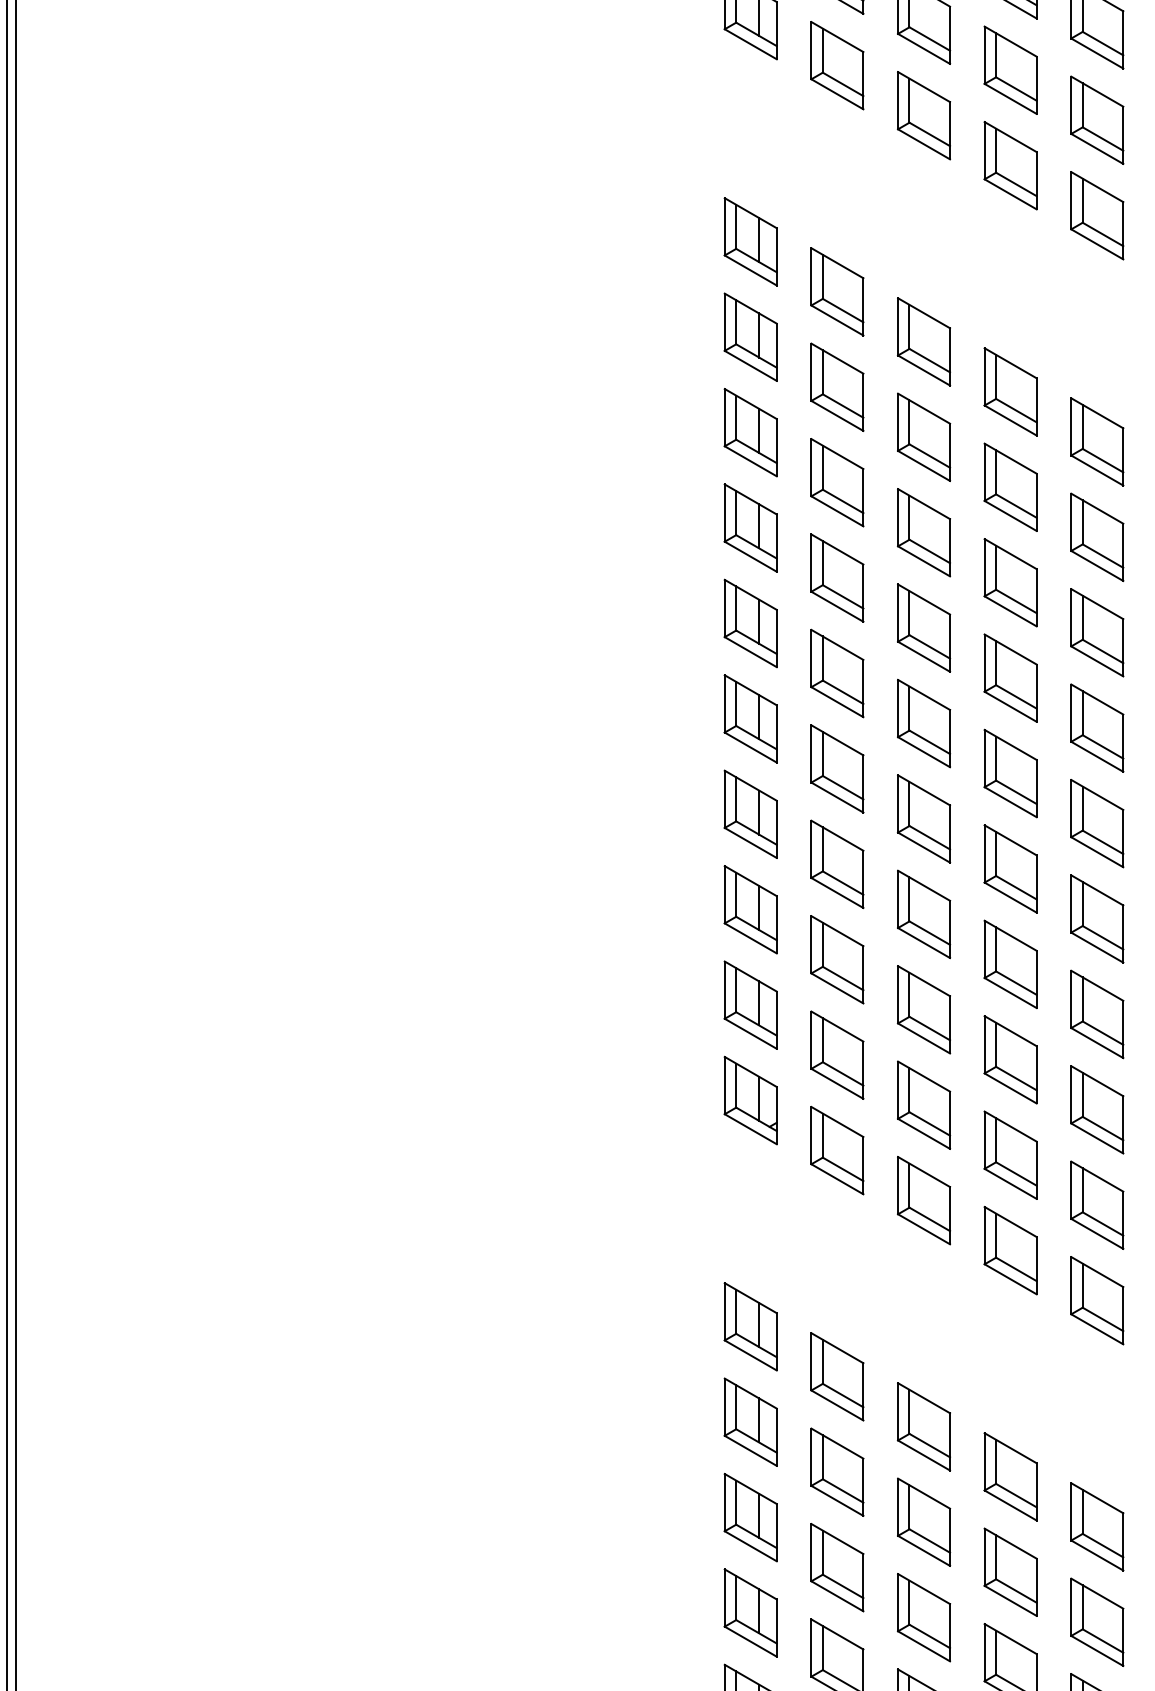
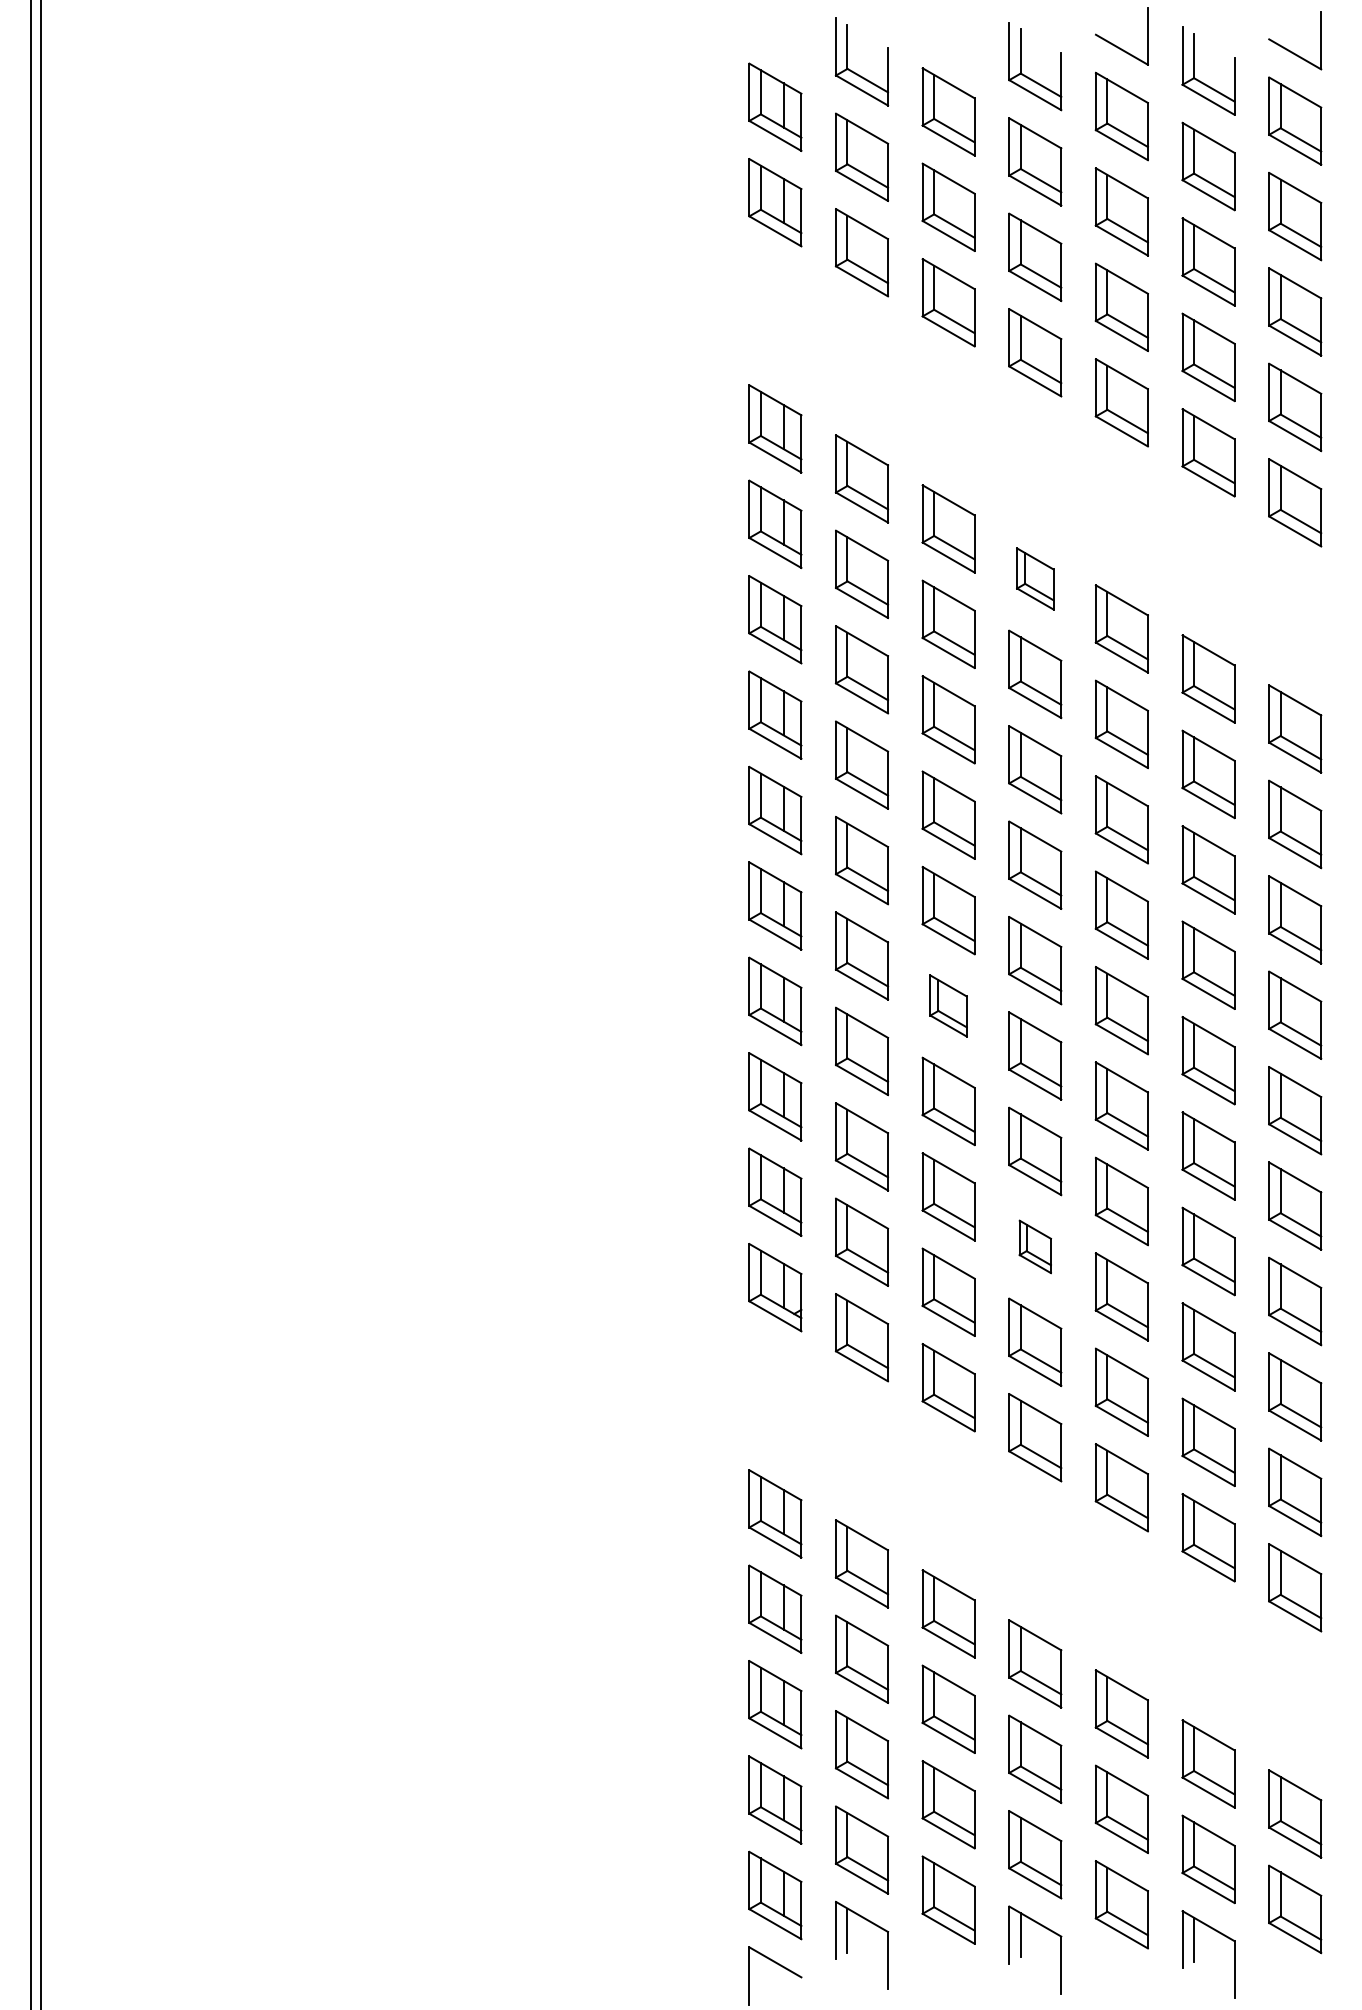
part: (1010, 391) -> (1035, 578), size x0.7
part: (923, 818) -> (948, 1005), size x0.7
part: (1010, 1059) -> (1035, 1246), size x0.6

